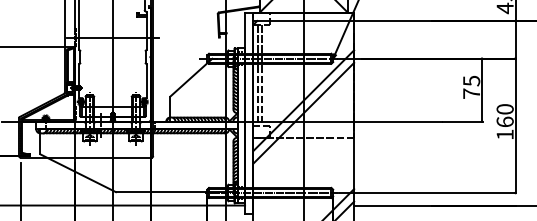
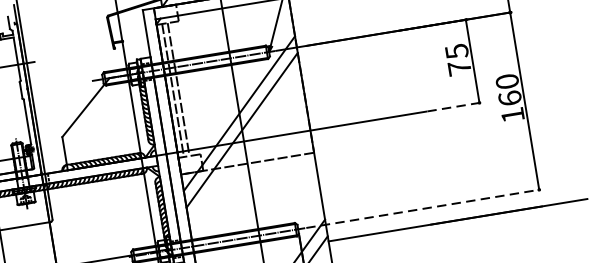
line: (463, 121) -> (454, 106), solid -> dashed
line: (427, 192) -> (422, 208), solid -> dashed

